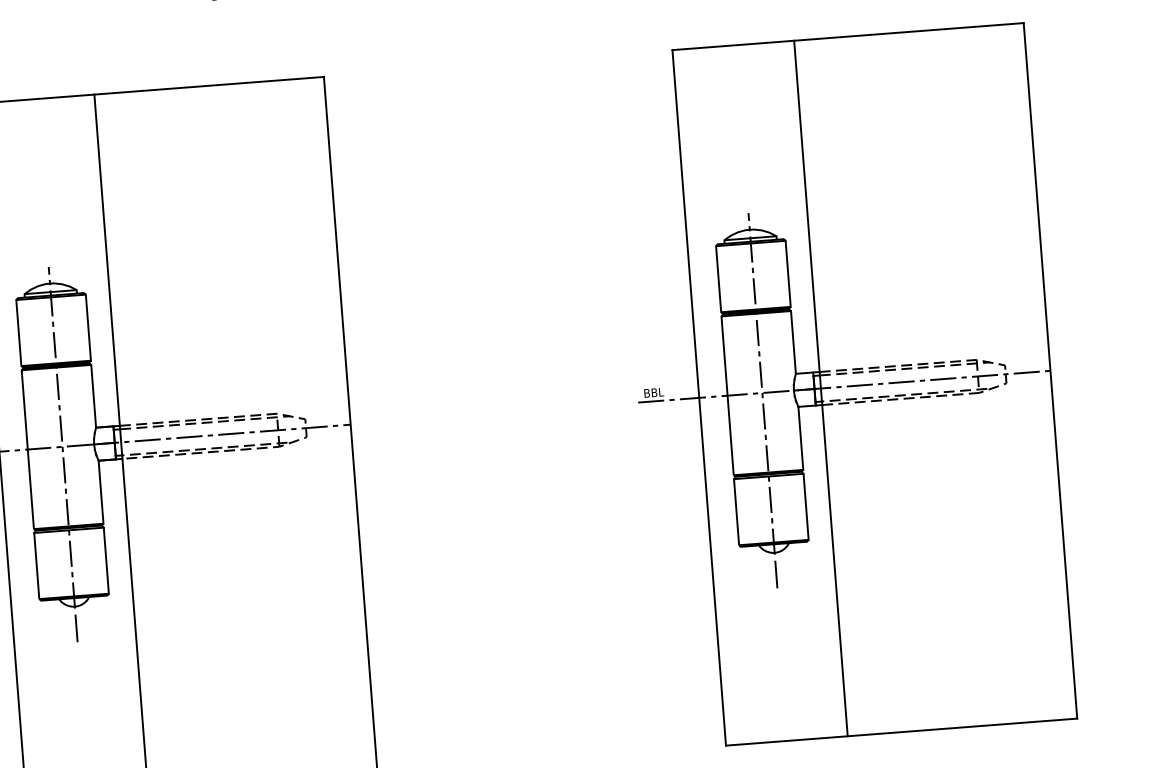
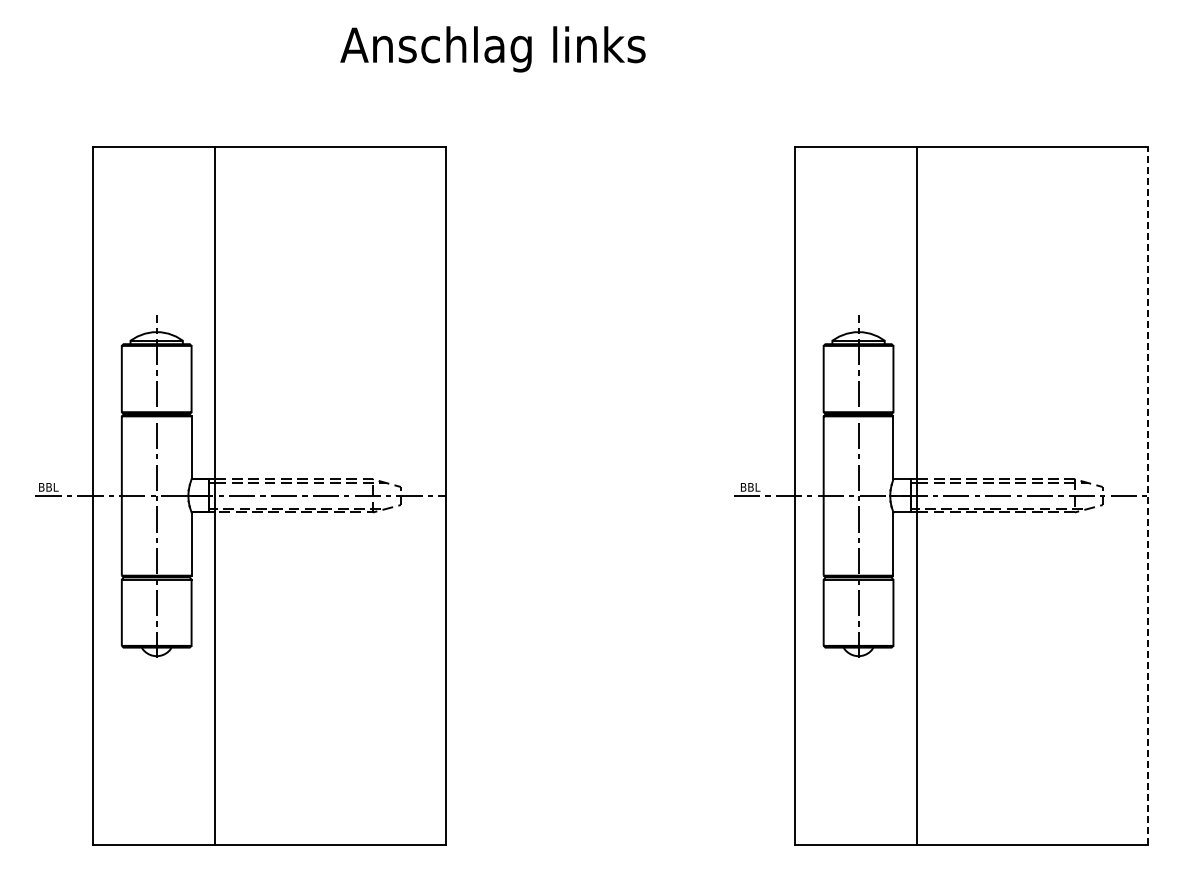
line: (1050, 370) -> (1147, 495), solid -> dashed
line: (776, 574) -> (858, 677), removed
line: (76, 627) -> (156, 677), removed

